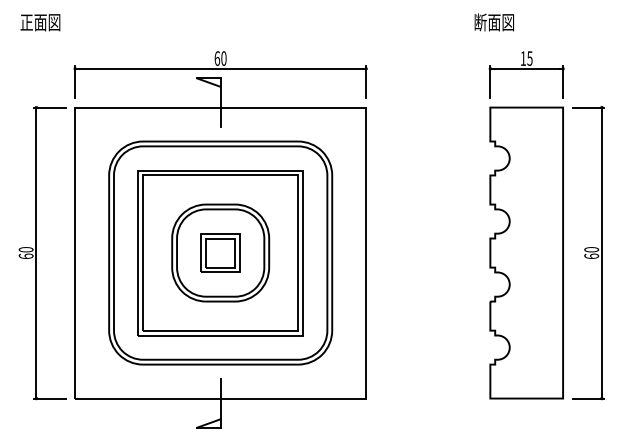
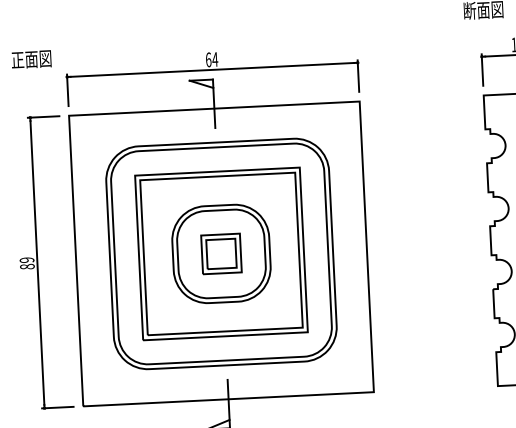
text: (40, 22) -> (31, 59), moved
text: (223, 58) -> (214, 59), 60 -> 64
text: (25, 252) -> (26, 262), 60 -> 89

